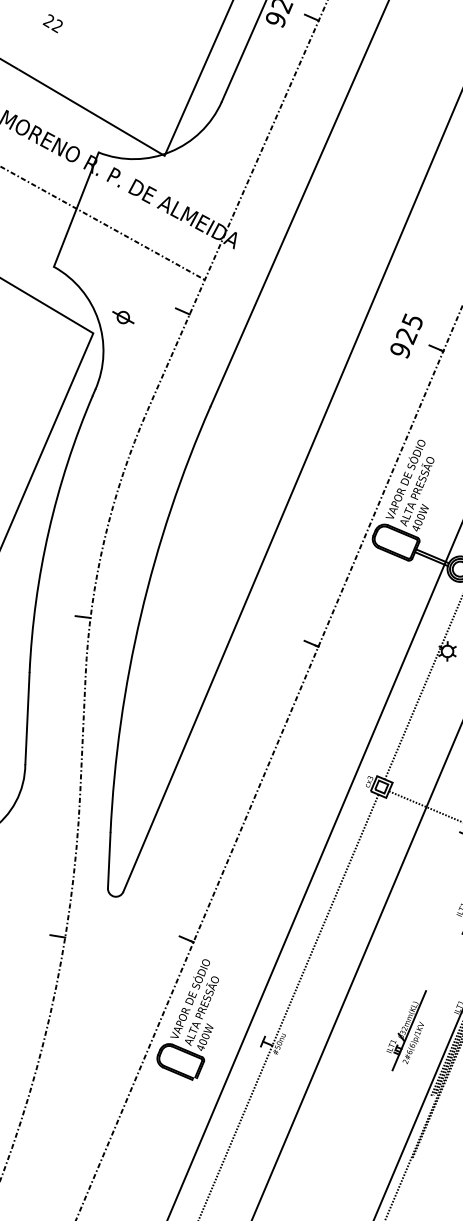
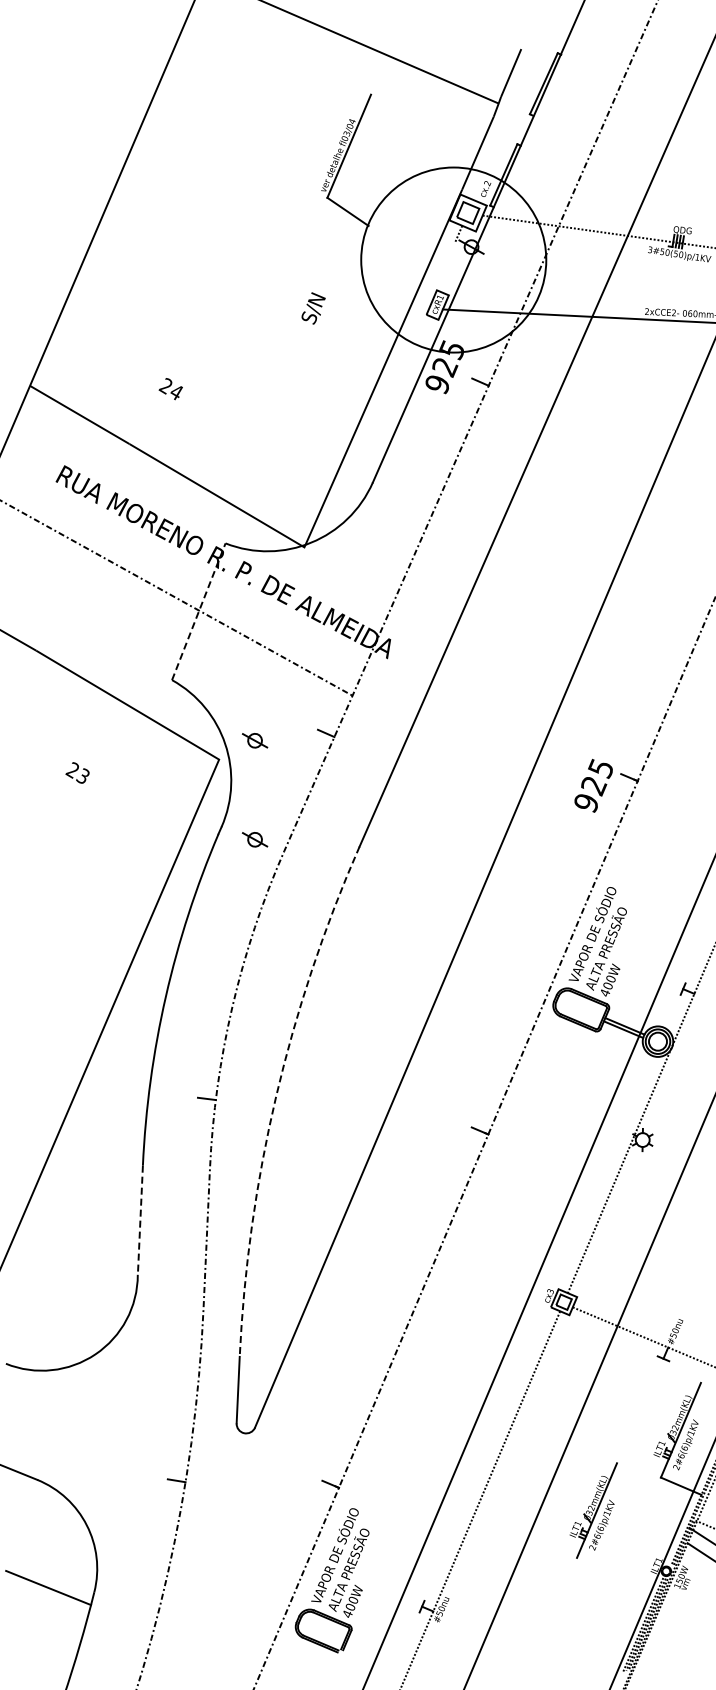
text: (56, 26) -> (175, 392), 22 -> 24
line: (76, 209) -> (199, 611), solid -> dashed
text: (406, 335) -> (593, 785), moved
part: (123, 400) -> (255, 839), added
arc: (141, 615) -> (276, 1096), solid -> dashed
line: (27, 718) -> (140, 1220), solid -> dashed
part: (406, 1030) -> (593, 1510), moved

